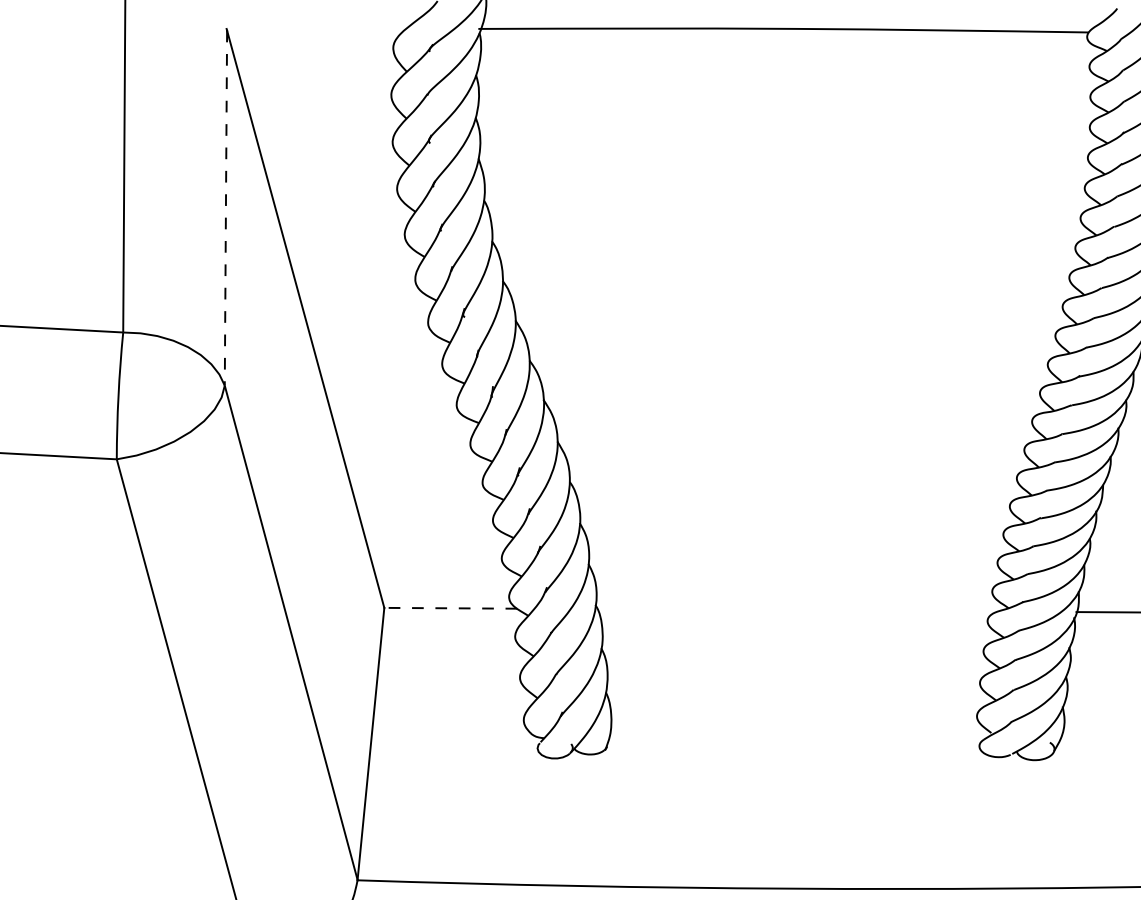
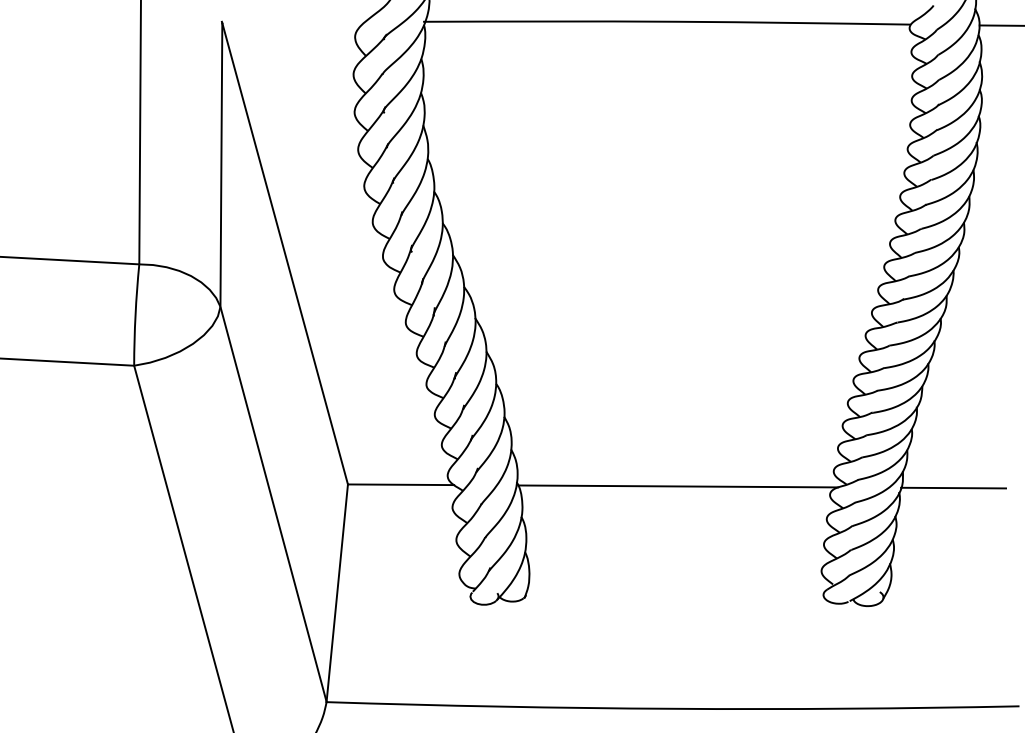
line: (226, 208) -> (221, 165), dashed -> solid
line: (450, 607) -> (400, 484), dashed -> solid
line: (797, 610) -> (678, 486), added

